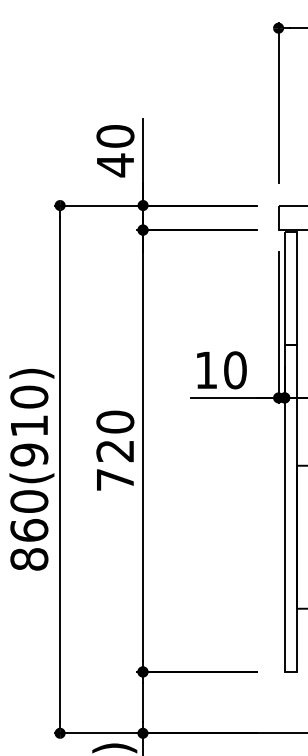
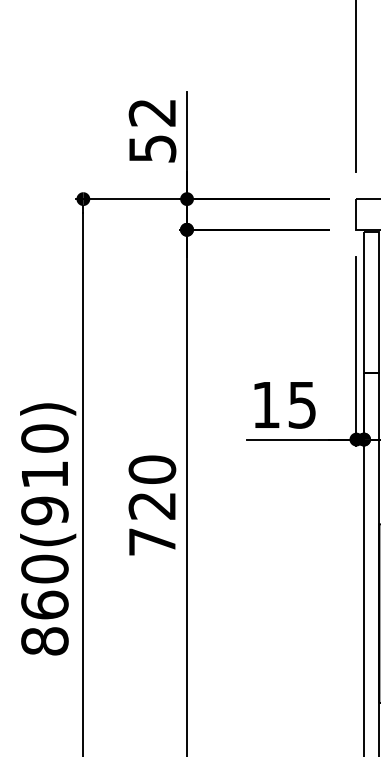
text: (115, 151) -> (152, 131), 40 -> 52
text: (235, 370) -> (302, 405), 10 -> 15

